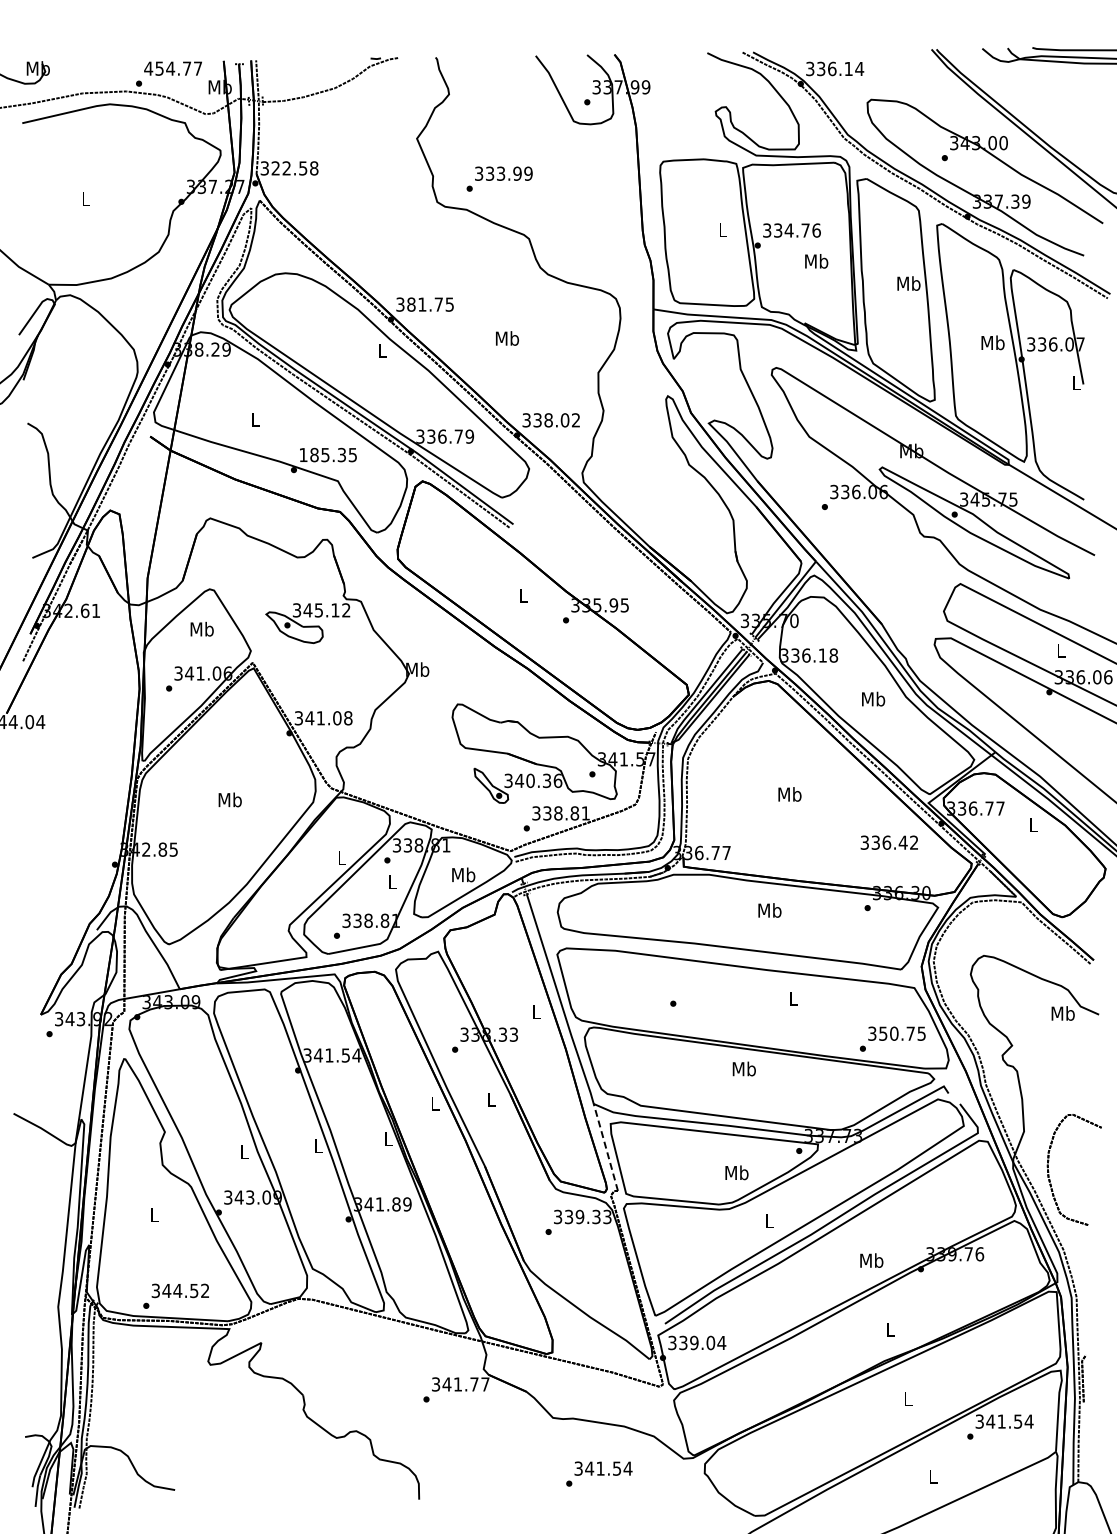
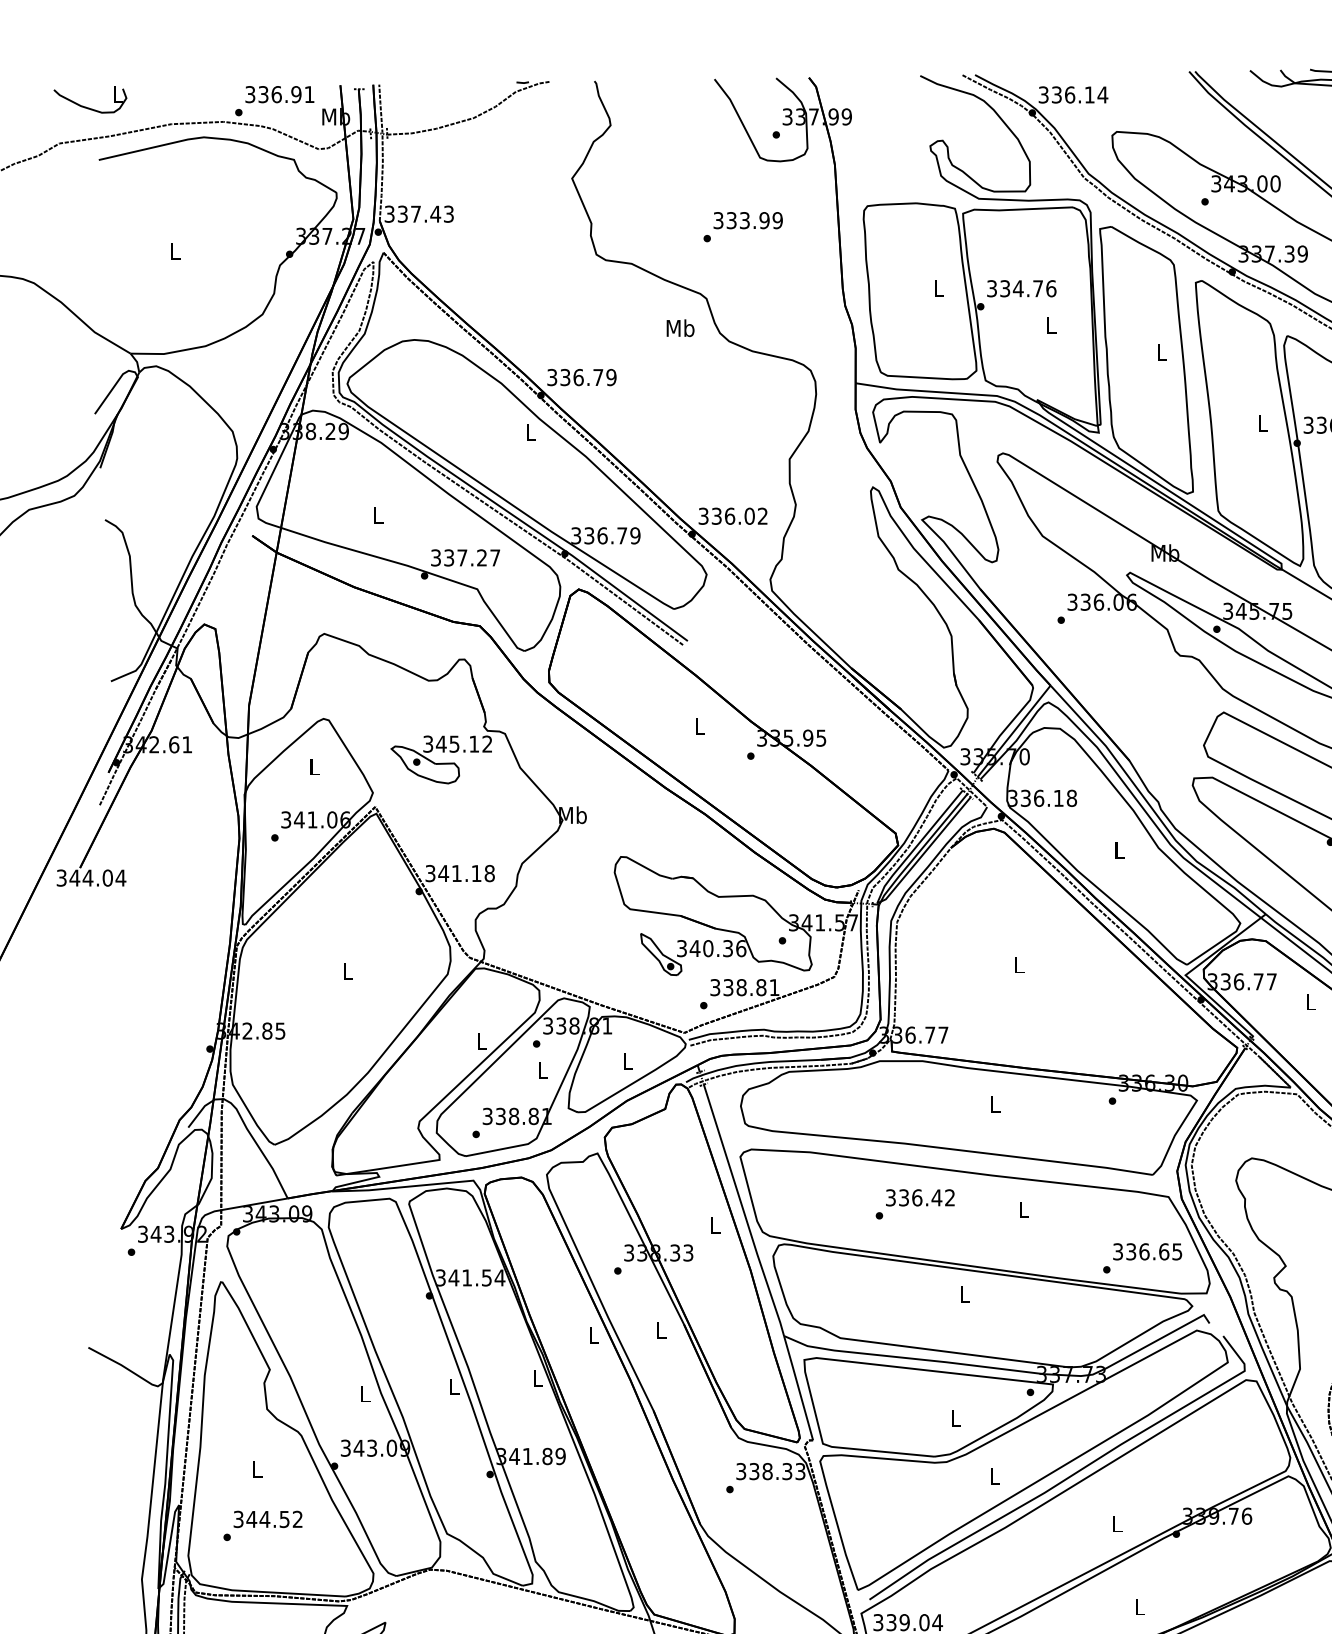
text: (37, 68) -> (117, 94), Mb -> L
text: (172, 68) -> (278, 94), 454.77 -> 336.91
text: (294, 168) -> (425, 214), 322.58 -> 337.43
text: (499, 178) -> (742, 226), moved
text: (816, 261) -> (1051, 325), Mb -> L
text: (908, 283) -> (1161, 352), Mb -> L
text: (430, 304) -> (588, 377), 381.75 -> 336.79
text: (507, 338) -> (680, 328), moved
text: (992, 342) -> (1262, 422), Mb -> L
text: (548, 420) -> (729, 516), 338.02 -> 336.02
text: (327, 454) -> (464, 557), 185.35 -> 337.27
text: (201, 628) -> (313, 765), Mb -> L
text: (873, 698) -> (1119, 849), Mb -> L
text: (337, 718) -> (476, 873), 341.08 -> 341.18
text: (789, 794) -> (1018, 964), Mb -> L
text: (229, 799) -> (347, 970), Mb -> L
text: (888, 842) -> (919, 1197), moved
text: (463, 874) -> (627, 1060), Mb -> L
text: (769, 910) -> (994, 1104), Mb -> L
text: (897, 1033) -> (1148, 1251), 350.75 -> 336.65
text: (743, 1068) -> (963, 1293), Mb -> L
line: (605, 1146) -> (798, 1387), dashed -> solid
text: (736, 1172) -> (955, 1418), Mb -> L
text: (579, 1217) -> (766, 1472), 339.33 -> 338.33
text: (871, 1260) -> (1117, 1523), Mb -> L
text: (175, 1295) -> (262, 1524), moved

